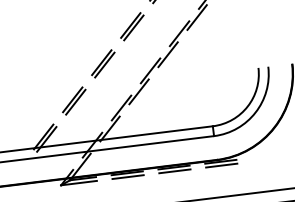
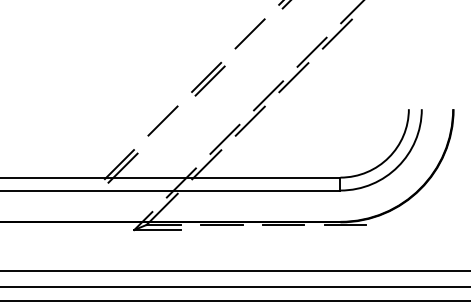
line: (133, 27) -> (253, 37), removed
line: (75, 102) -> (166, 124), removed
line: (221, 165) -> (345, 229), removed
line: (174, 171) -> (283, 229), removed
line: (128, 176) -> (222, 229), removed

